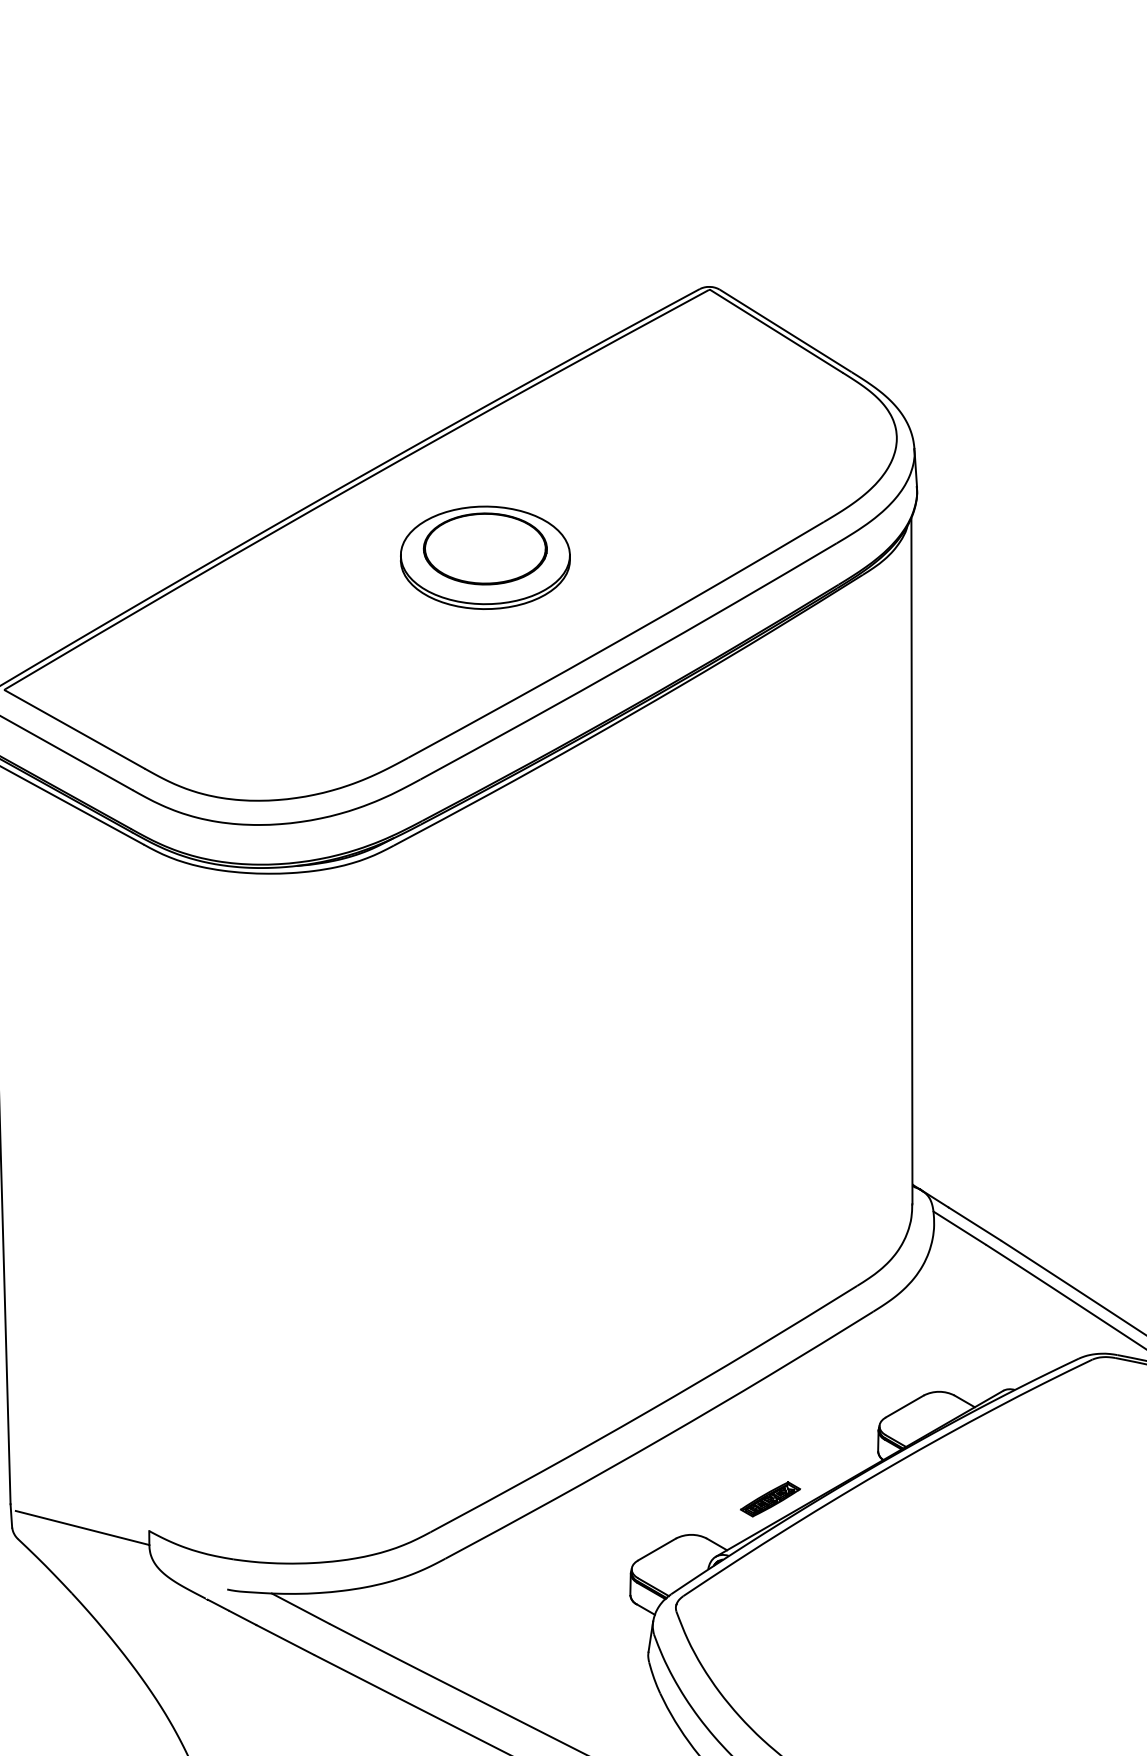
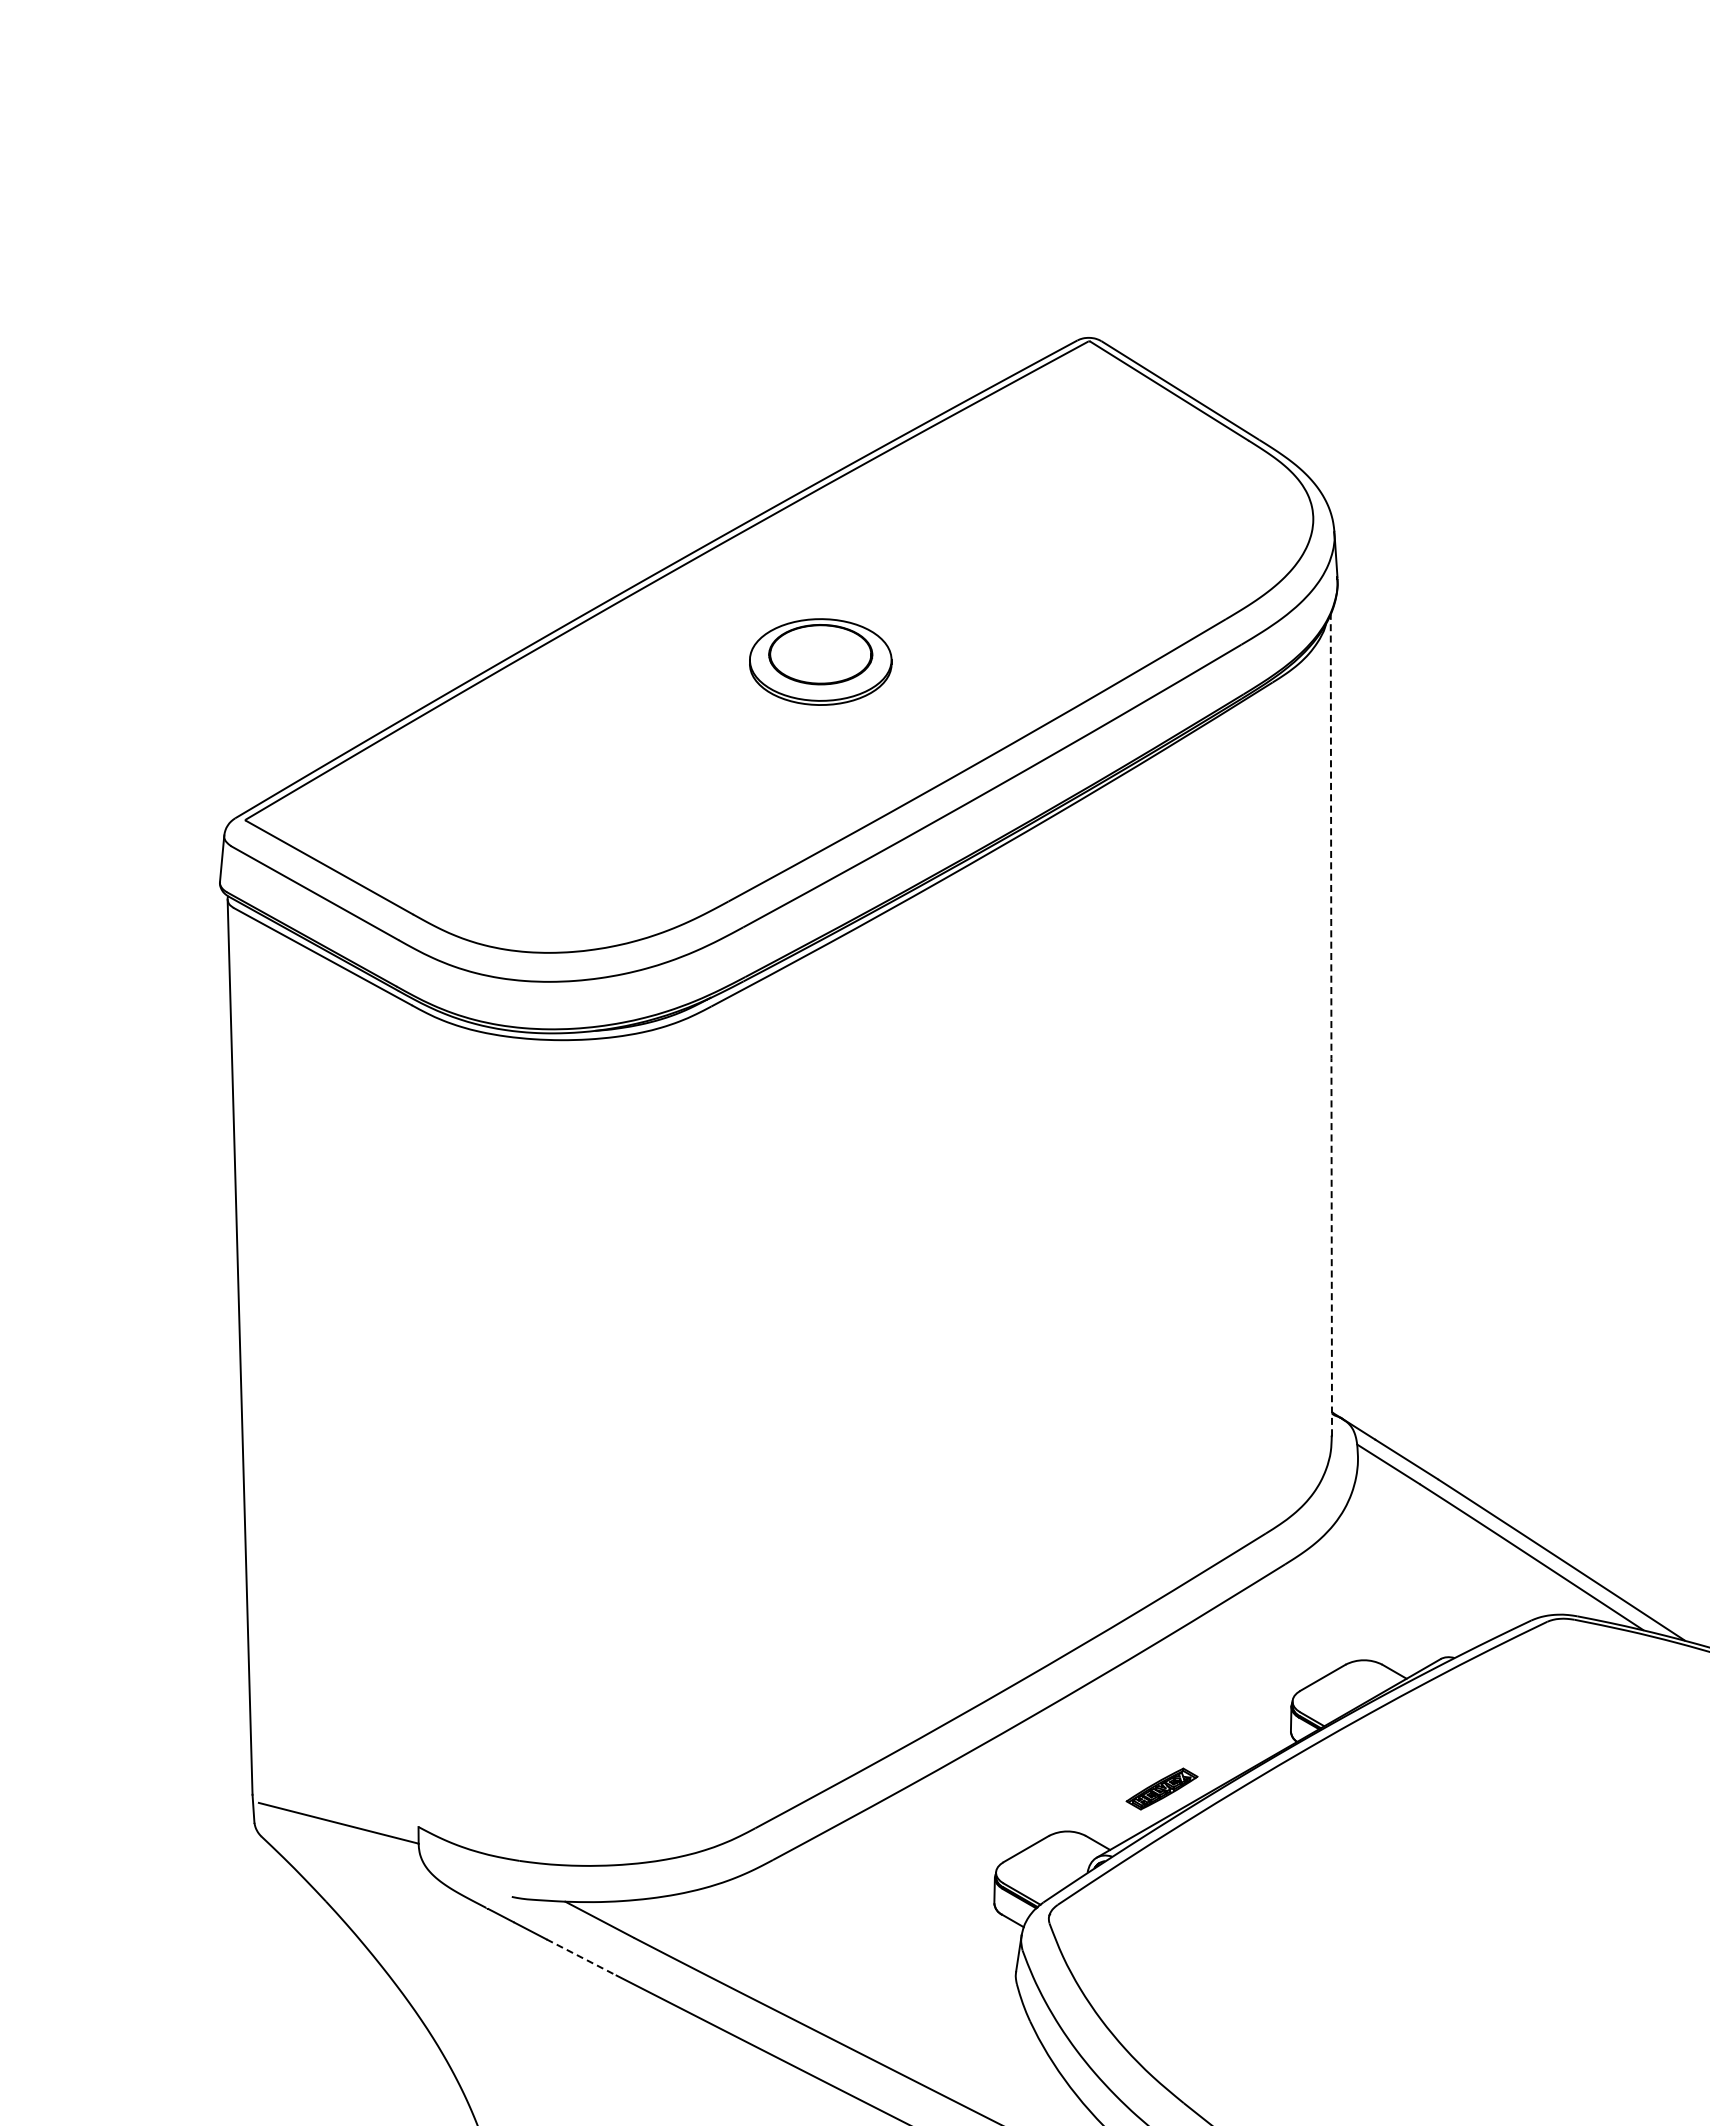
part: (485, 557) -> (820, 661), size x0.7
line: (912, 861) -> (1331, 1025), solid -> dashed
line: (285, 1640) -> (581, 1957), solid -> dashed

